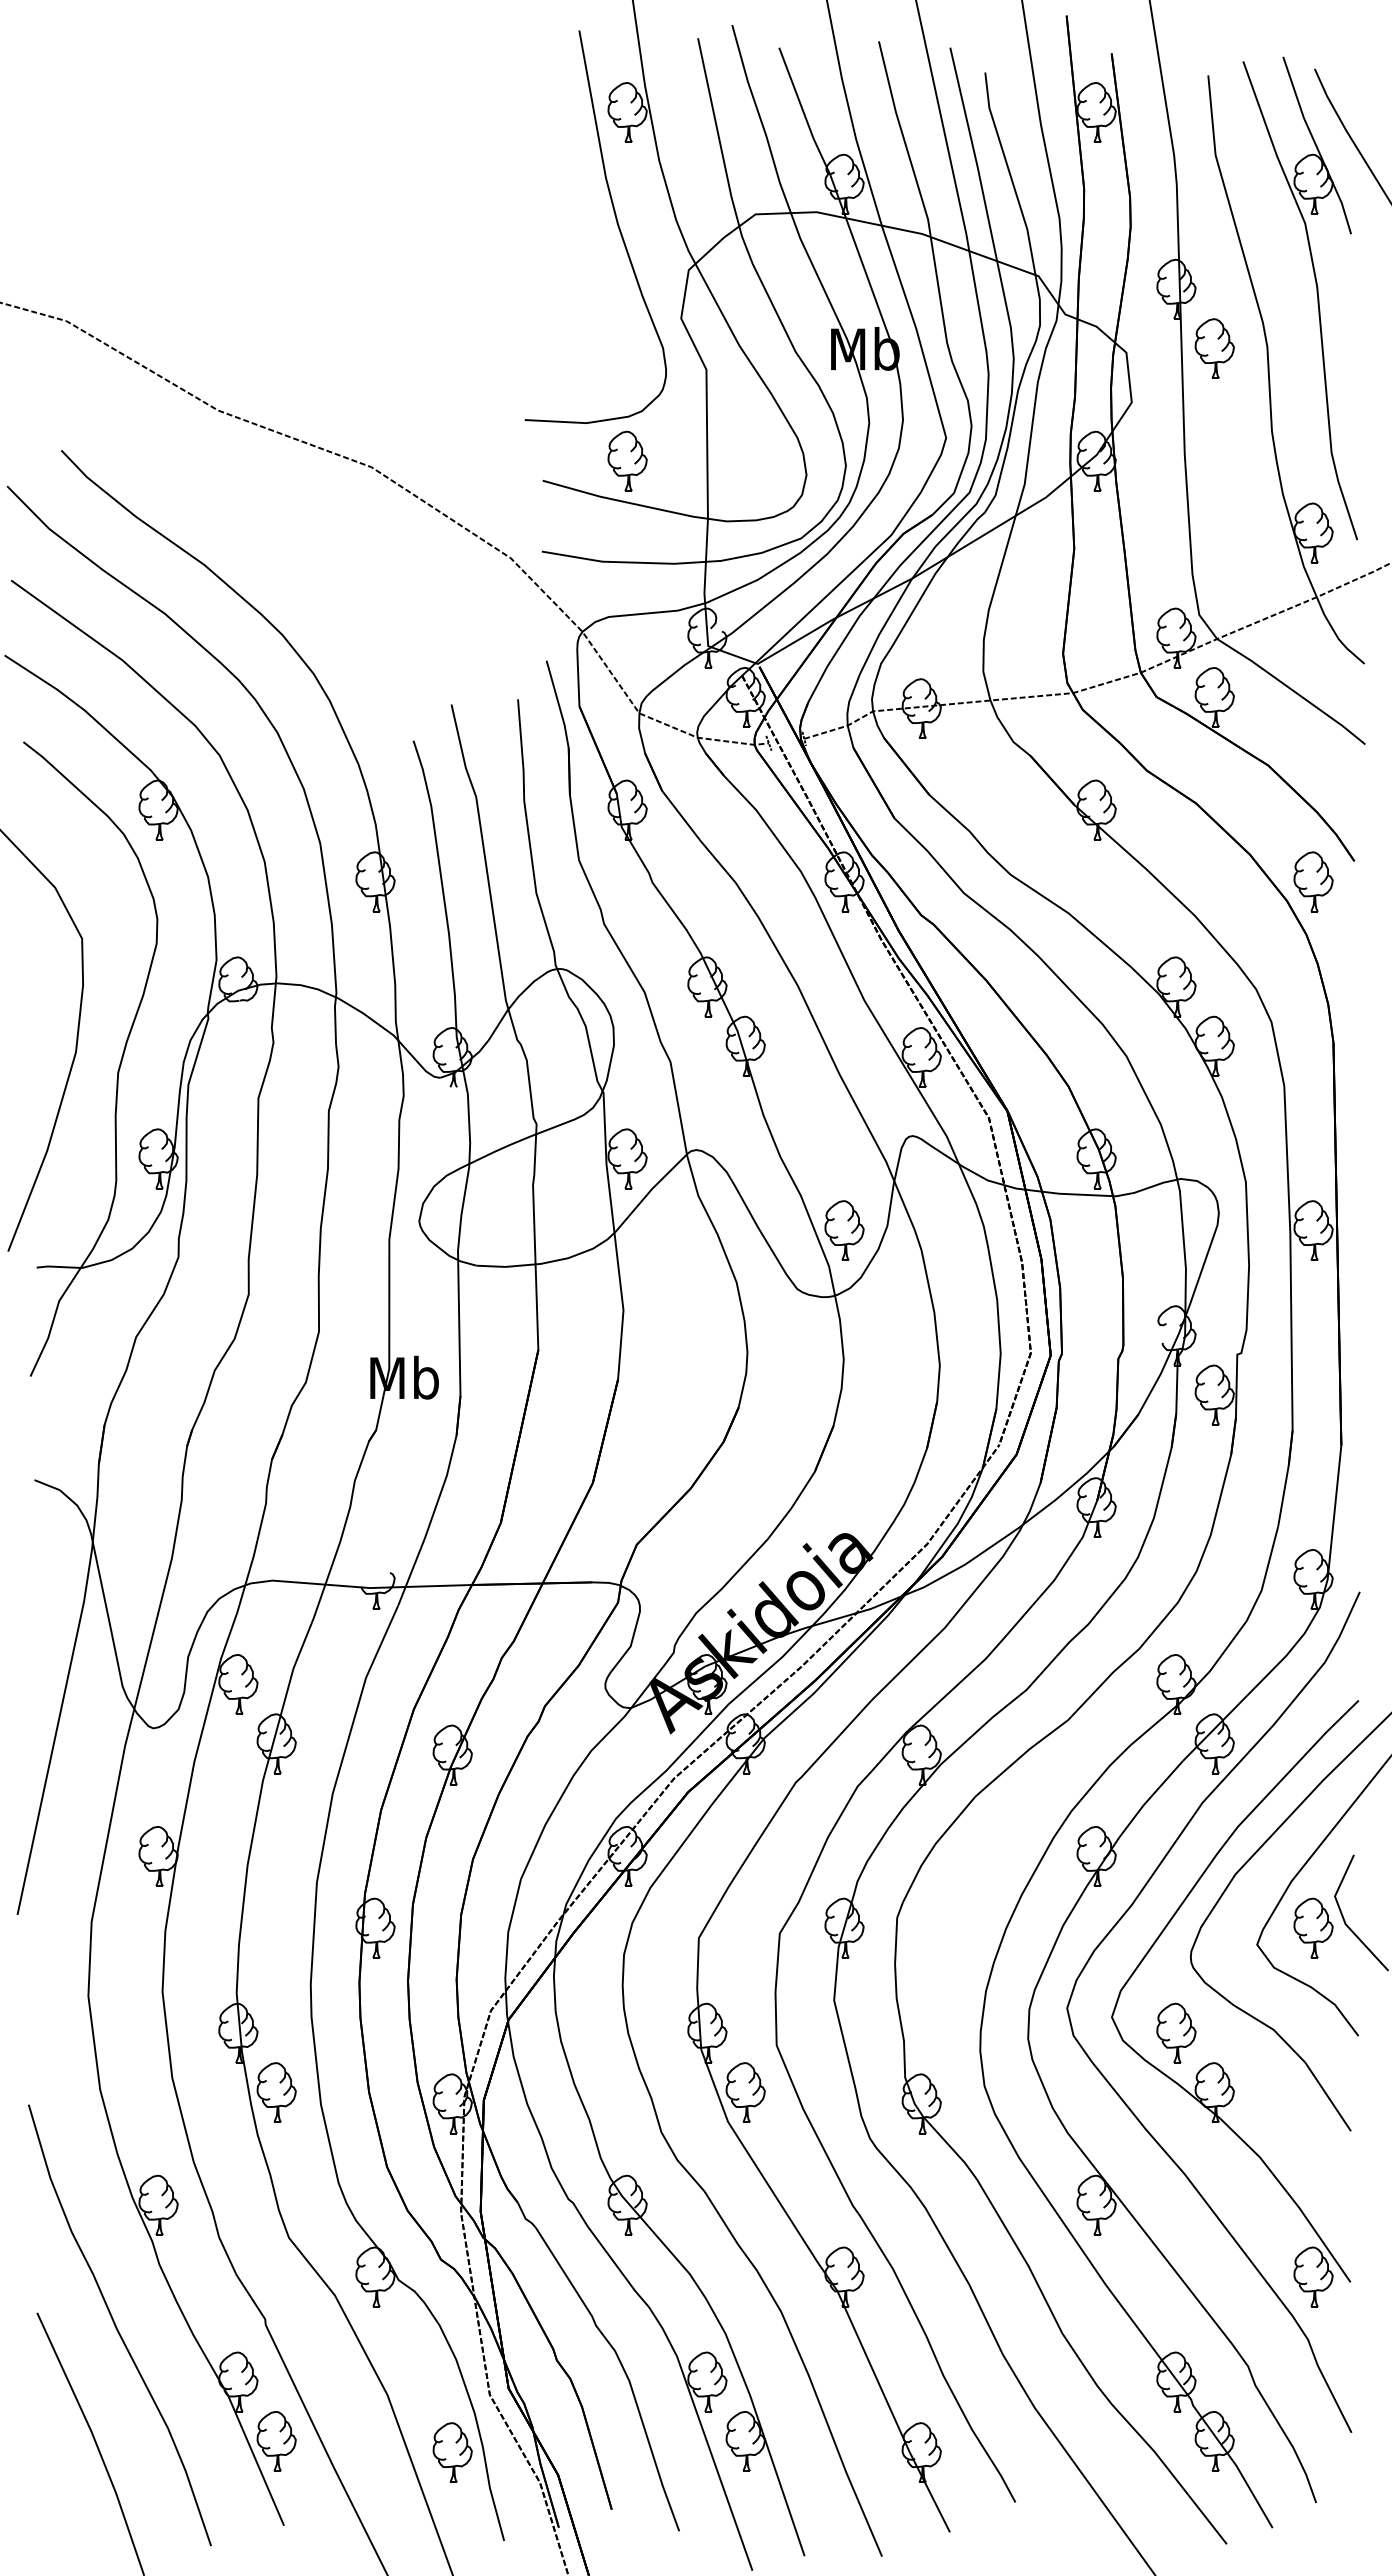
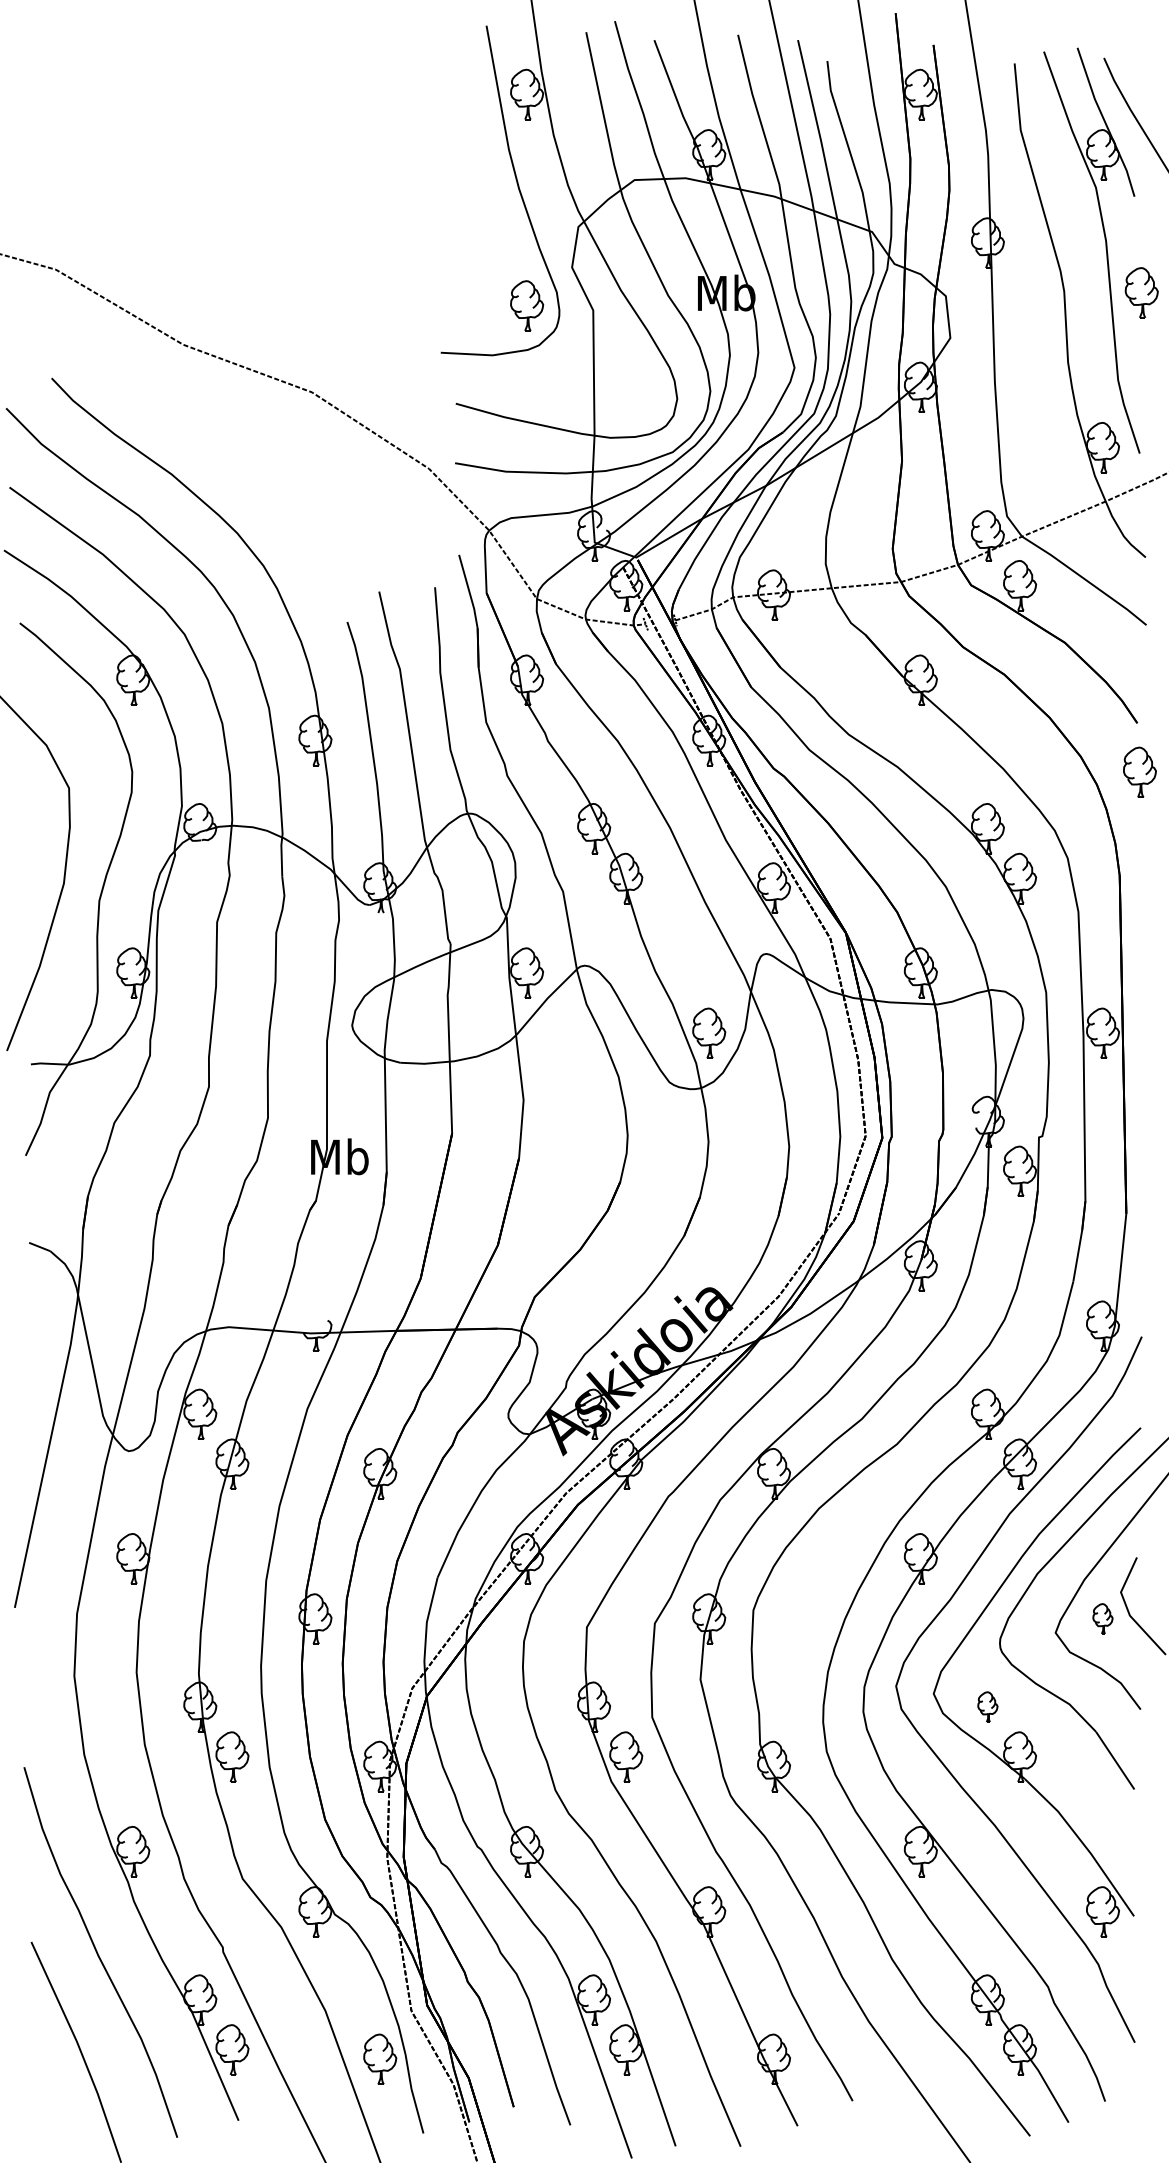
part: (1214, 348) -> (1141, 292), moved
part: (627, 460) -> (526, 305), moved
part: (1313, 881) -> (1139, 772), moved
part: (1313, 1927) -> (1102, 1618), size x0.6
part: (1176, 2032) -> (987, 1706), size x0.6

